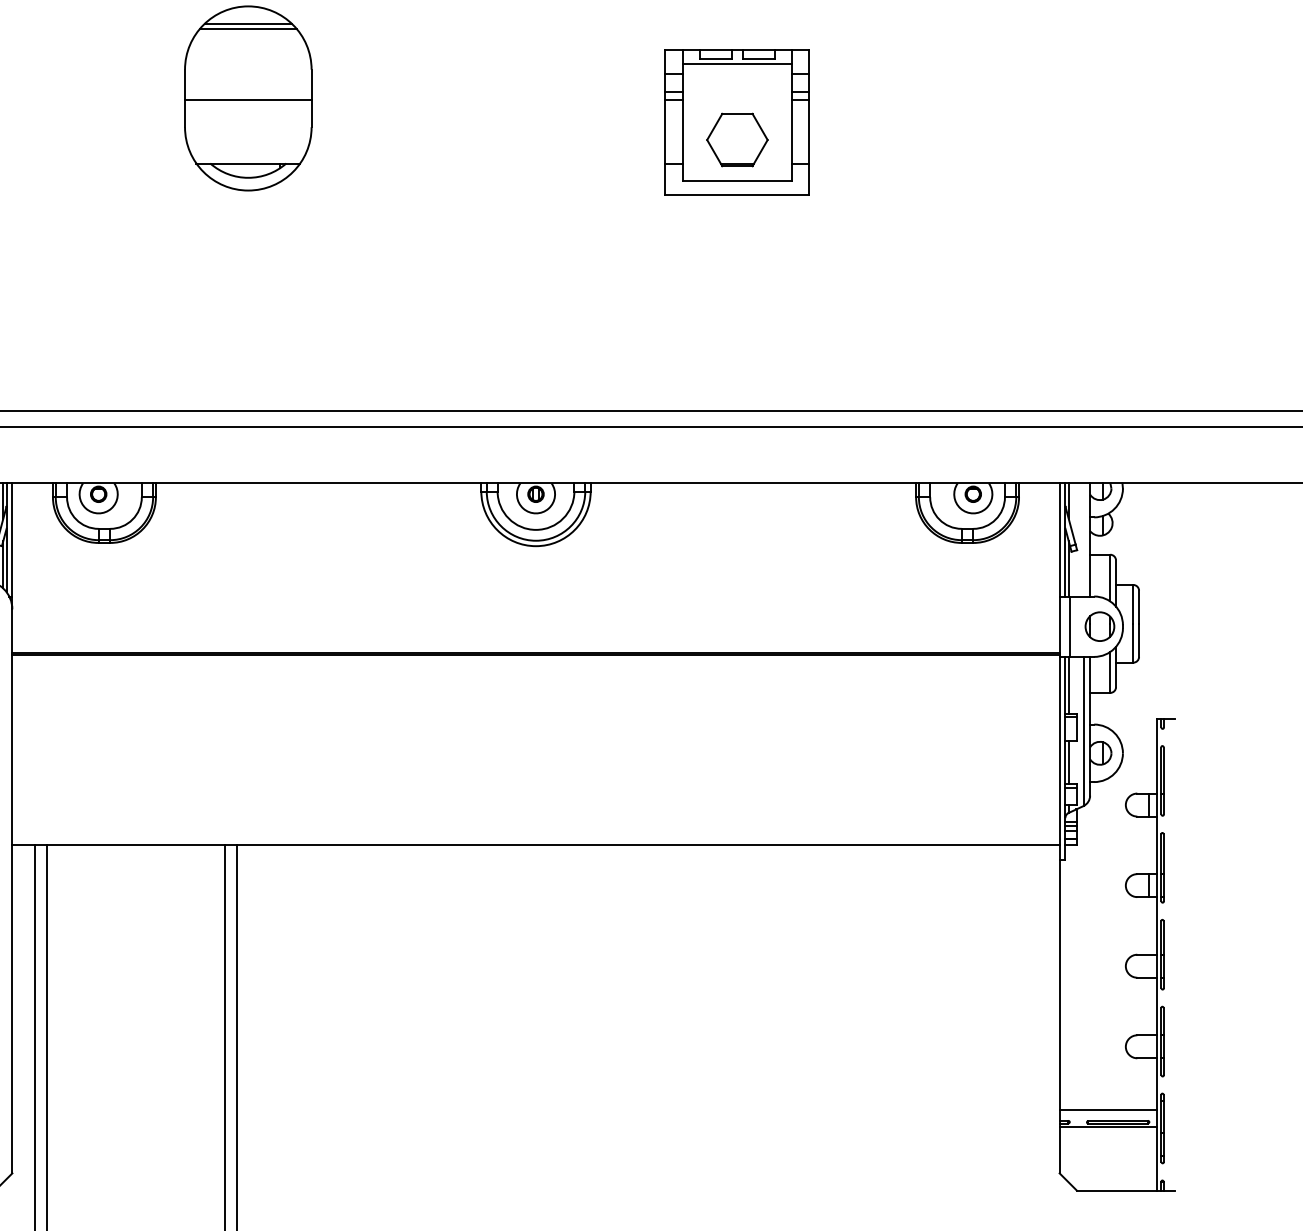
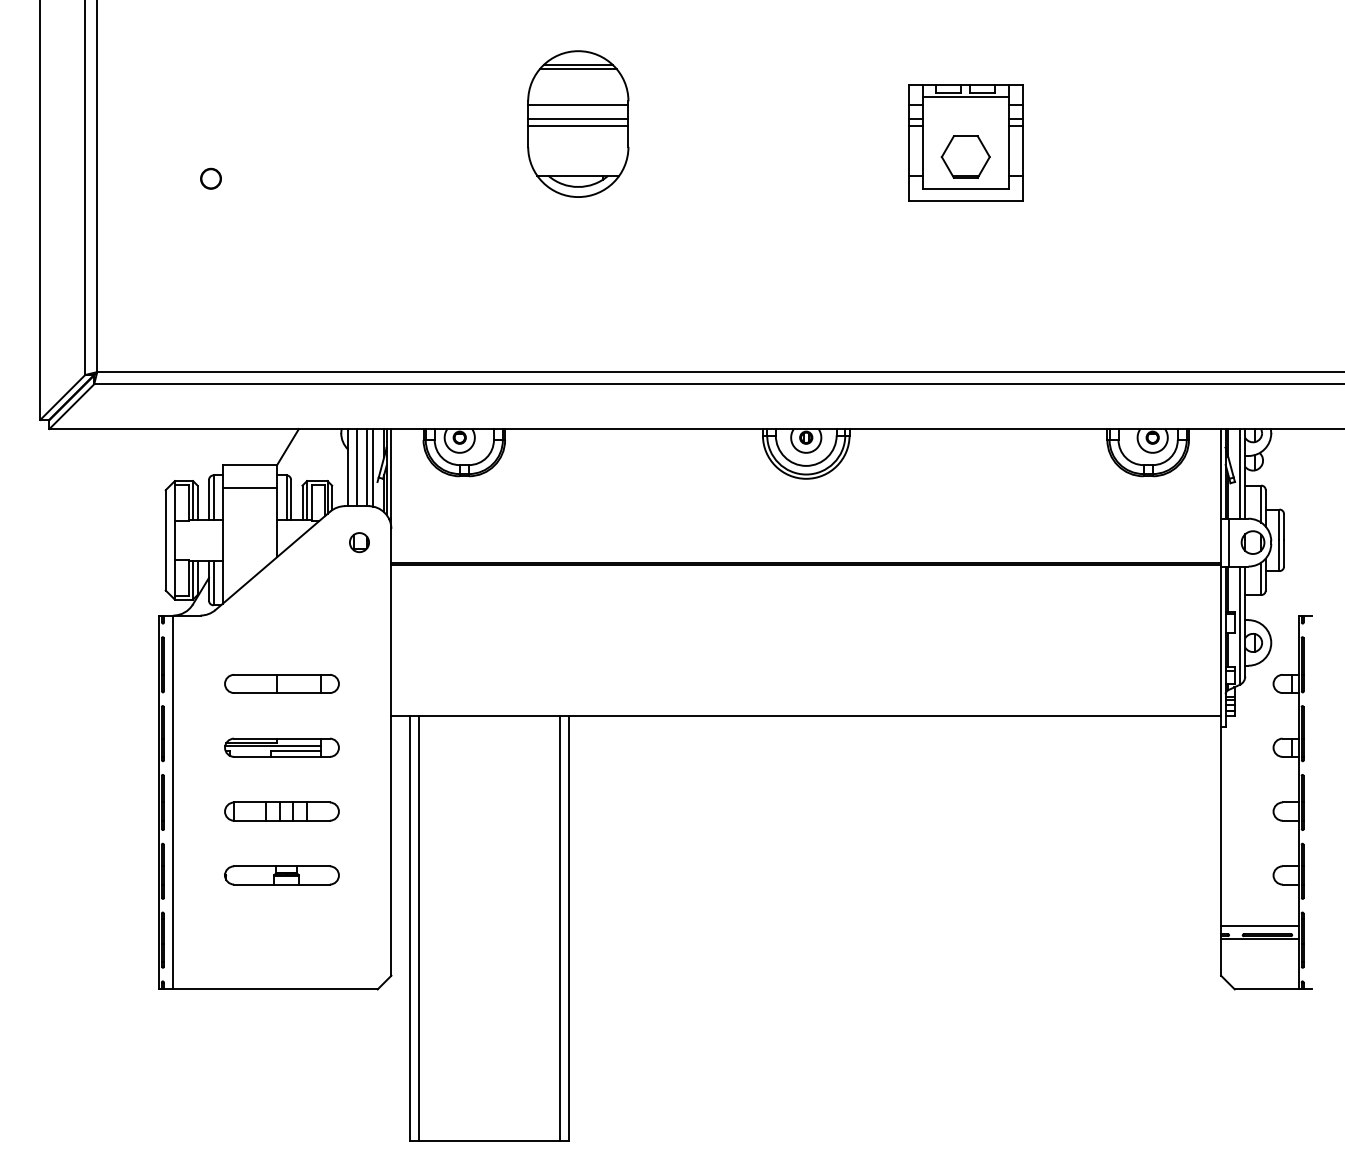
line: (248, 73) -> (578, 104), added
line: (248, 91) -> (578, 118), added
line: (1084, 539) -> (1240, 473), added

